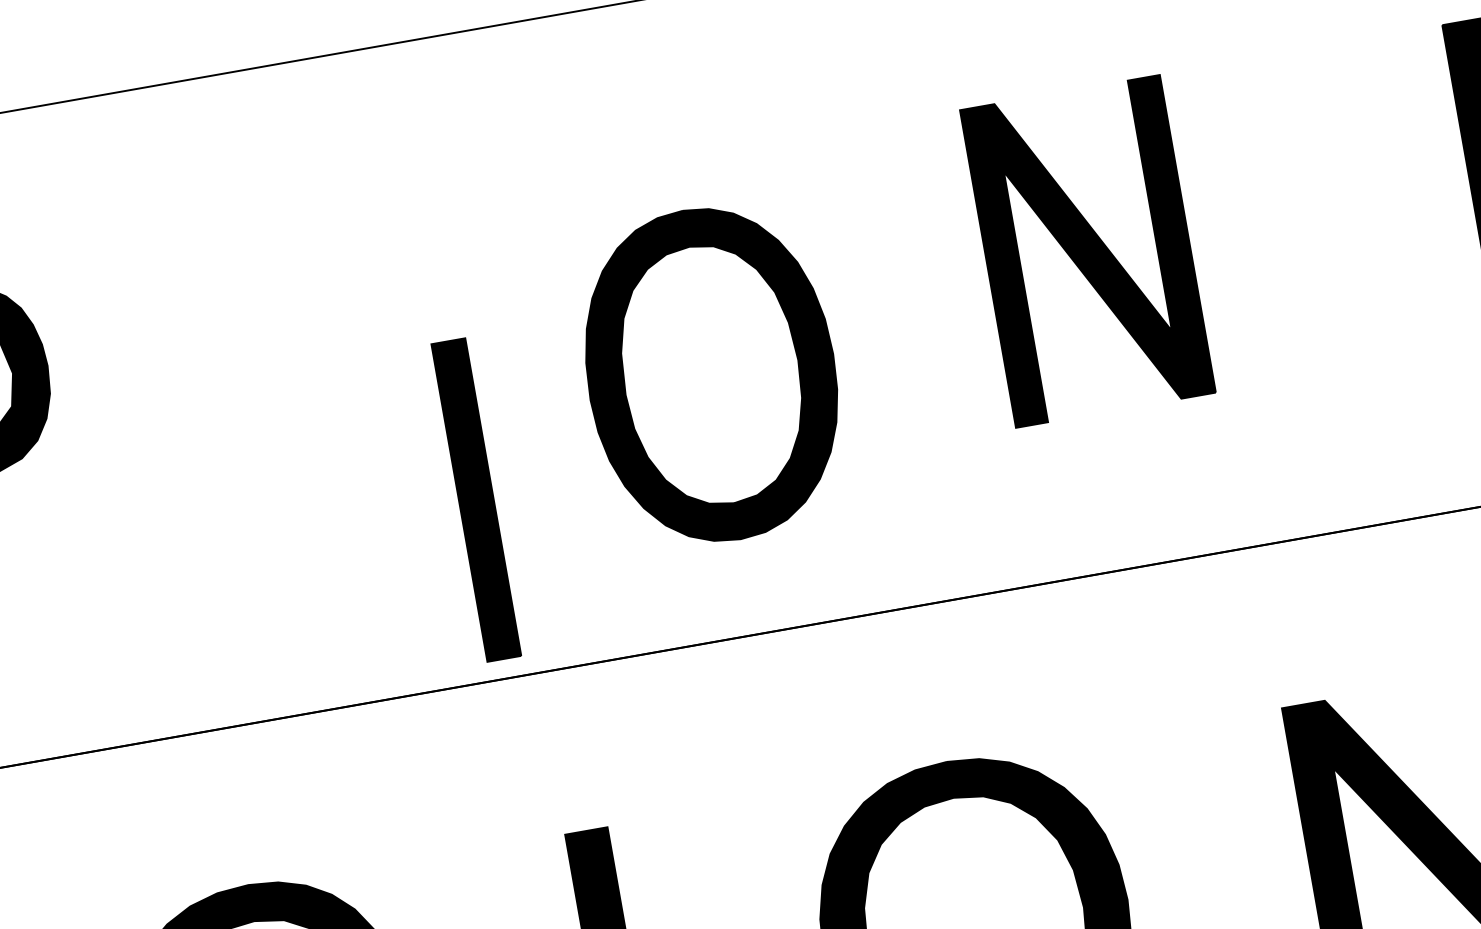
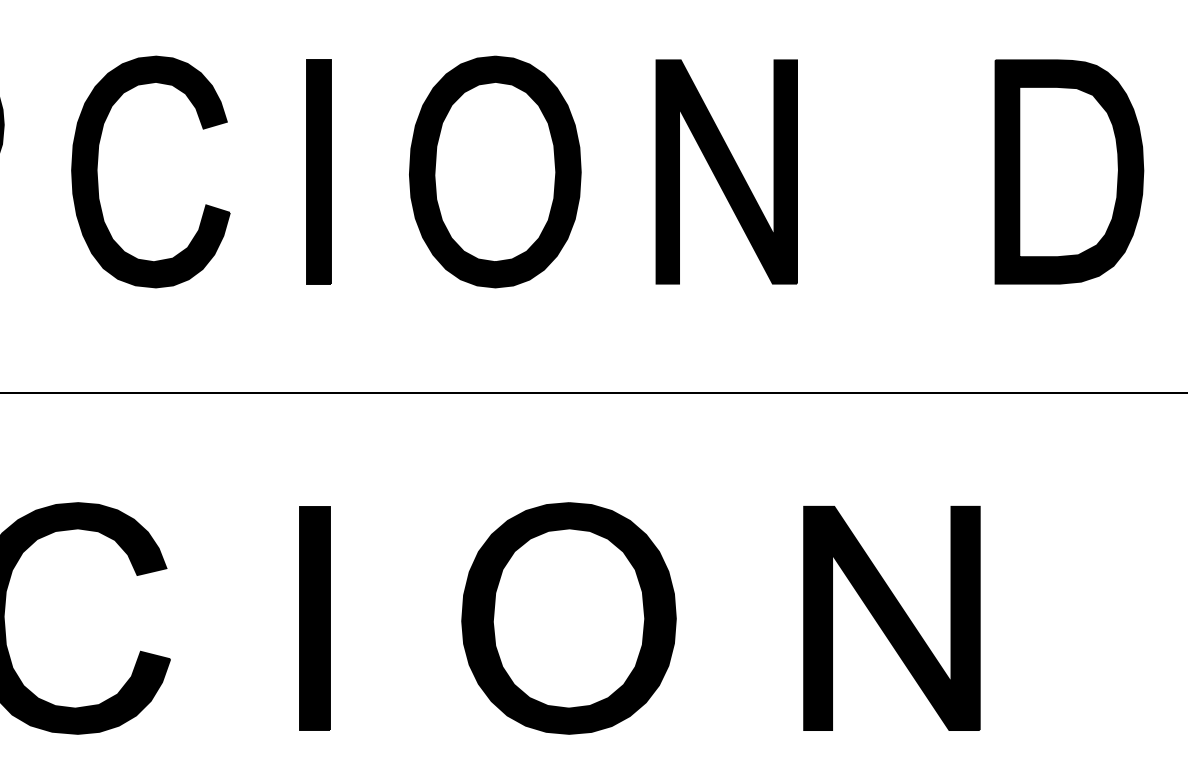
part: (711, 374) -> (495, 171), moved
part: (196, 421) -> (98, 180), added
part: (475, 499) -> (318, 171), moved

